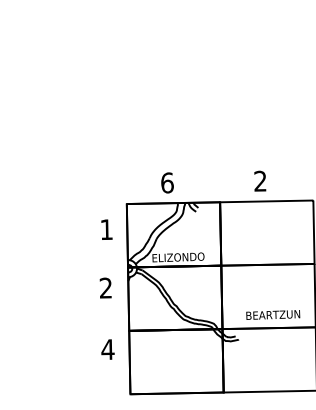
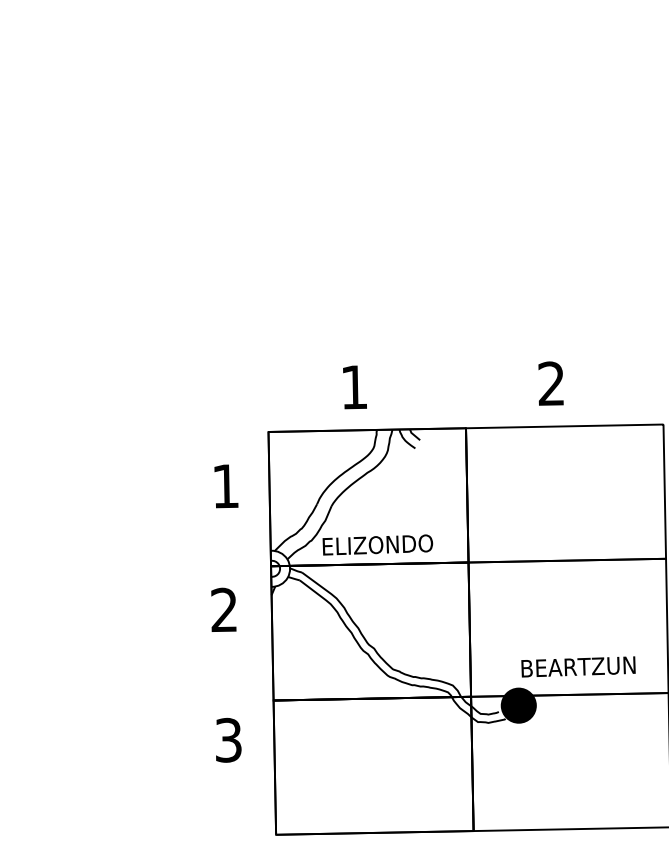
text: (167, 182) -> (354, 386), 6 -> 1
fill: (244, 332) -> (517, 703), added
text: (107, 349) -> (227, 739), 4 -> 3

